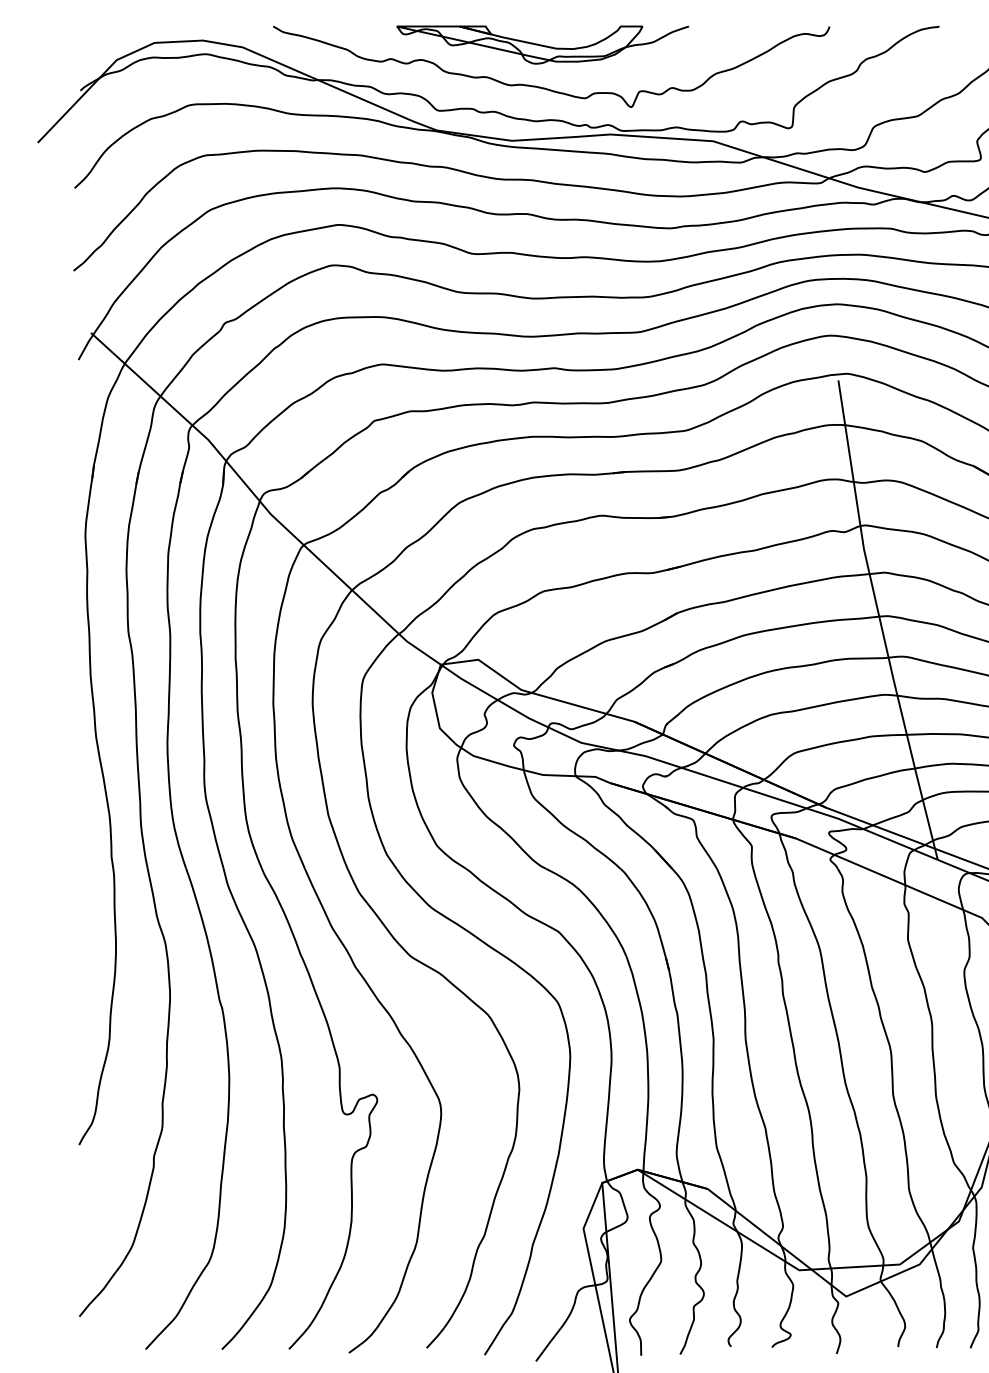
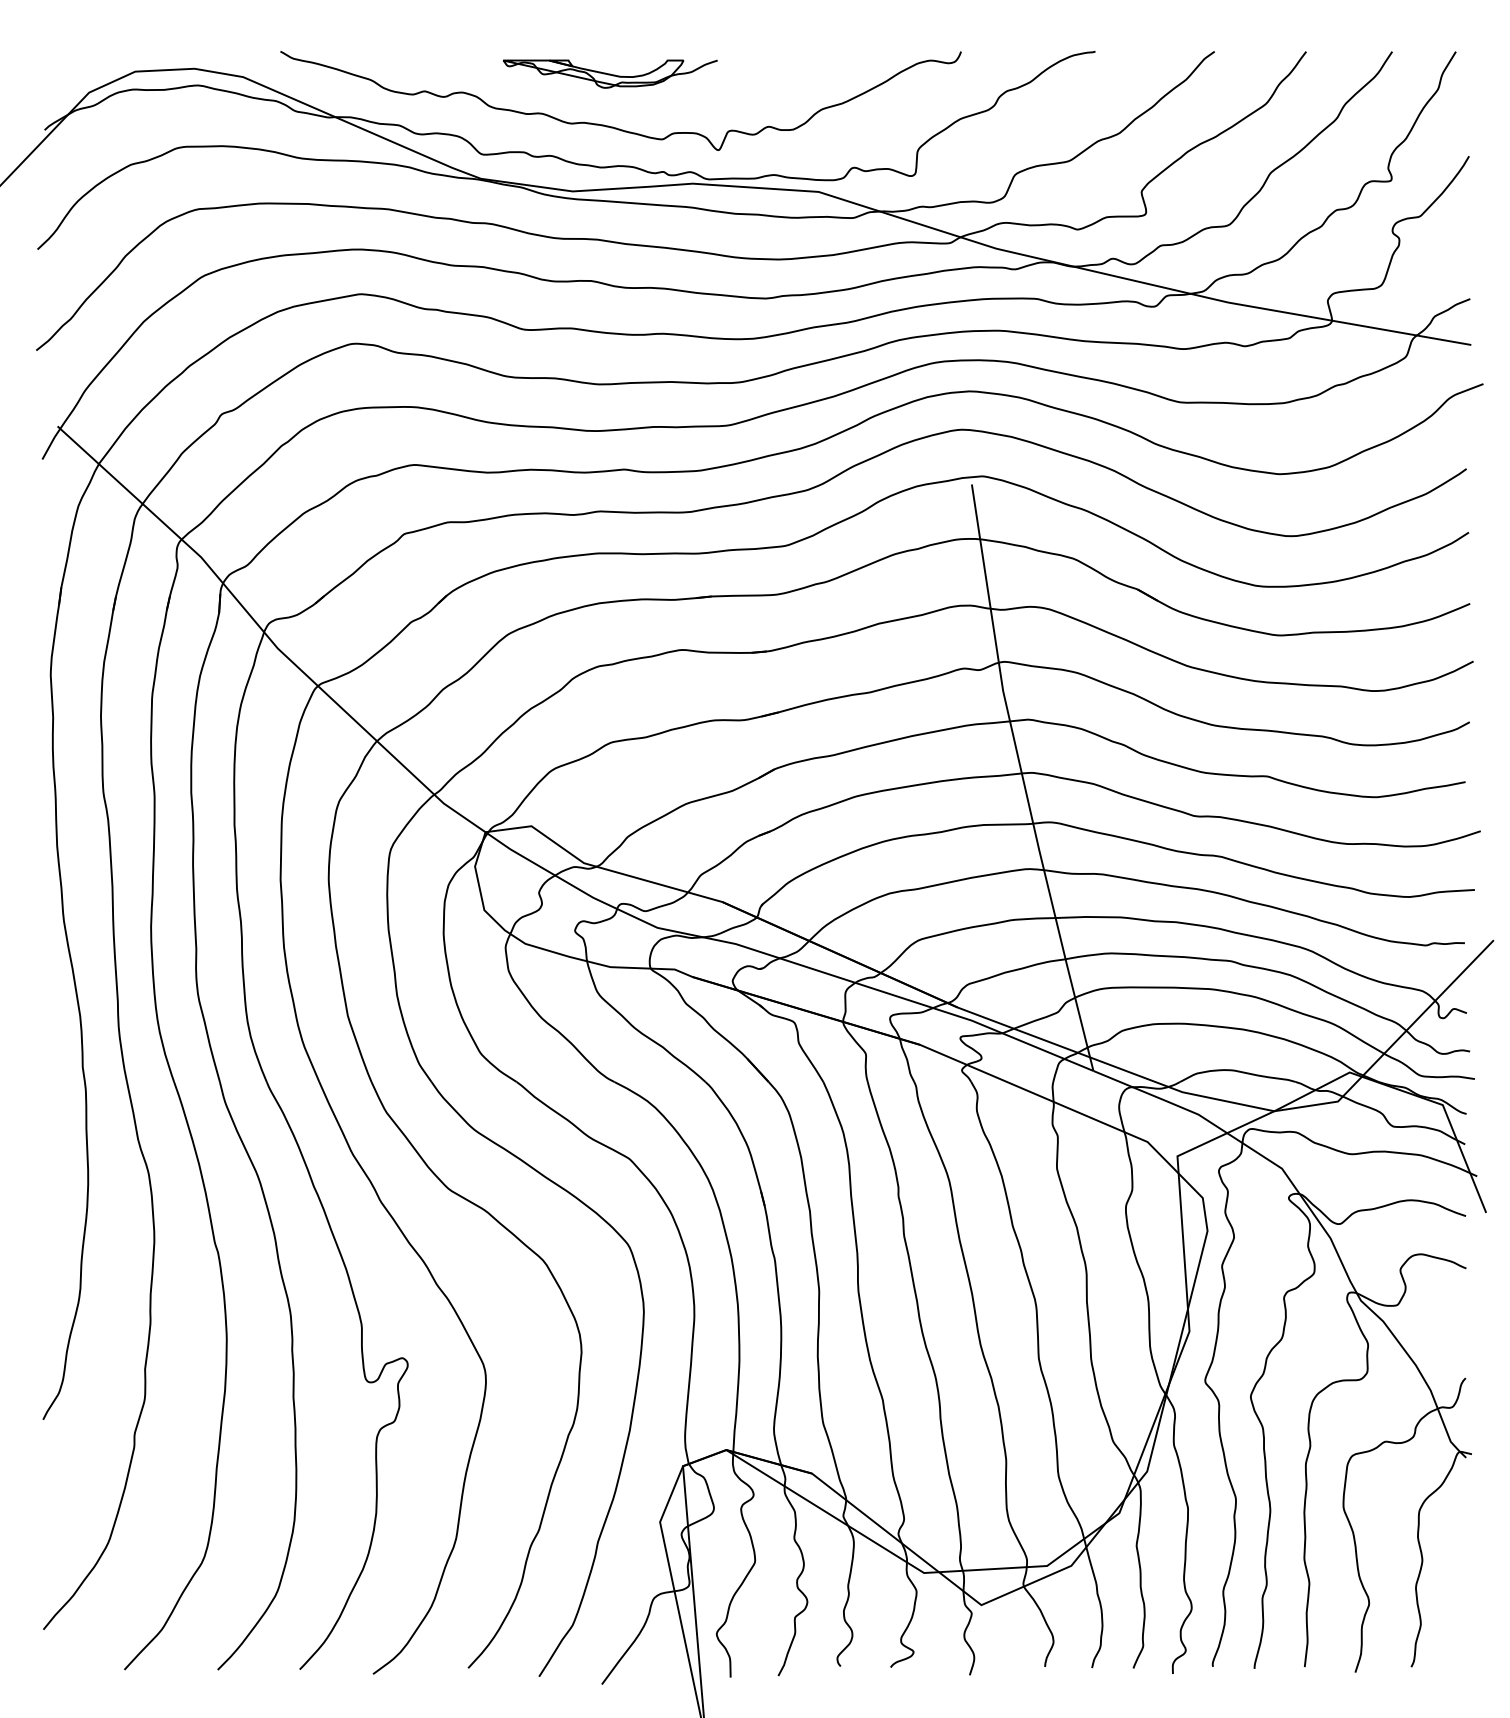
part: (542, 44) -> (610, 73), size x0.6

